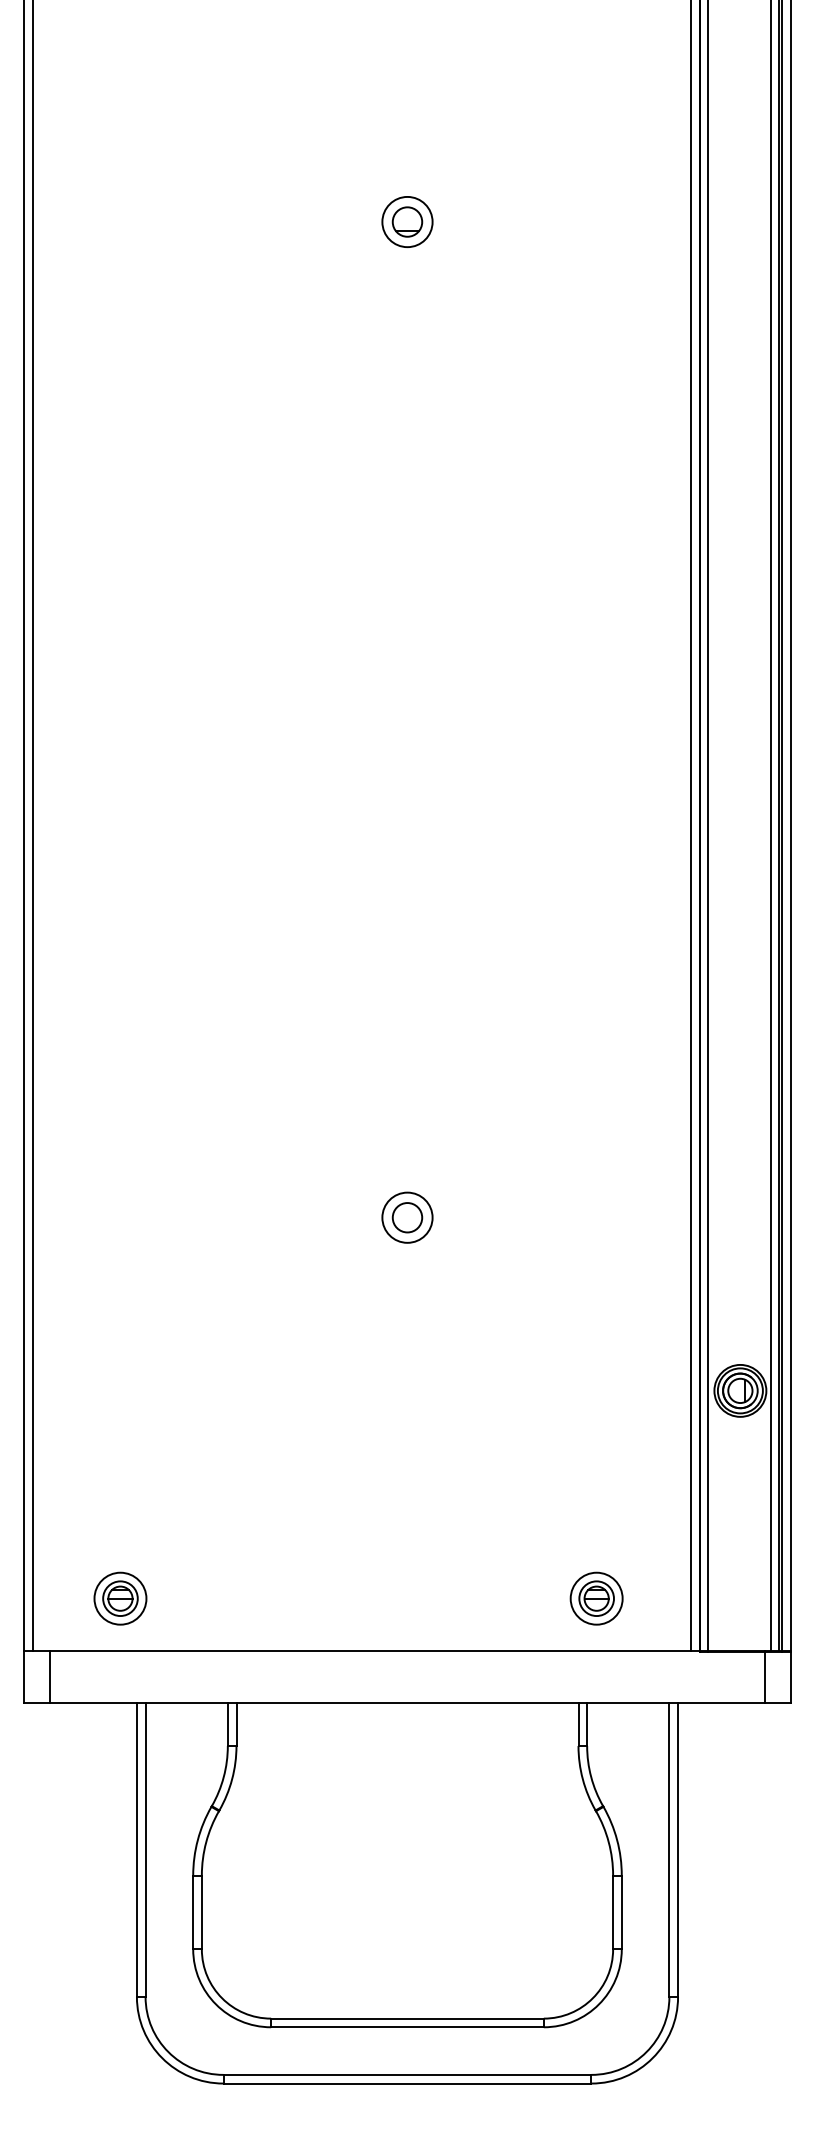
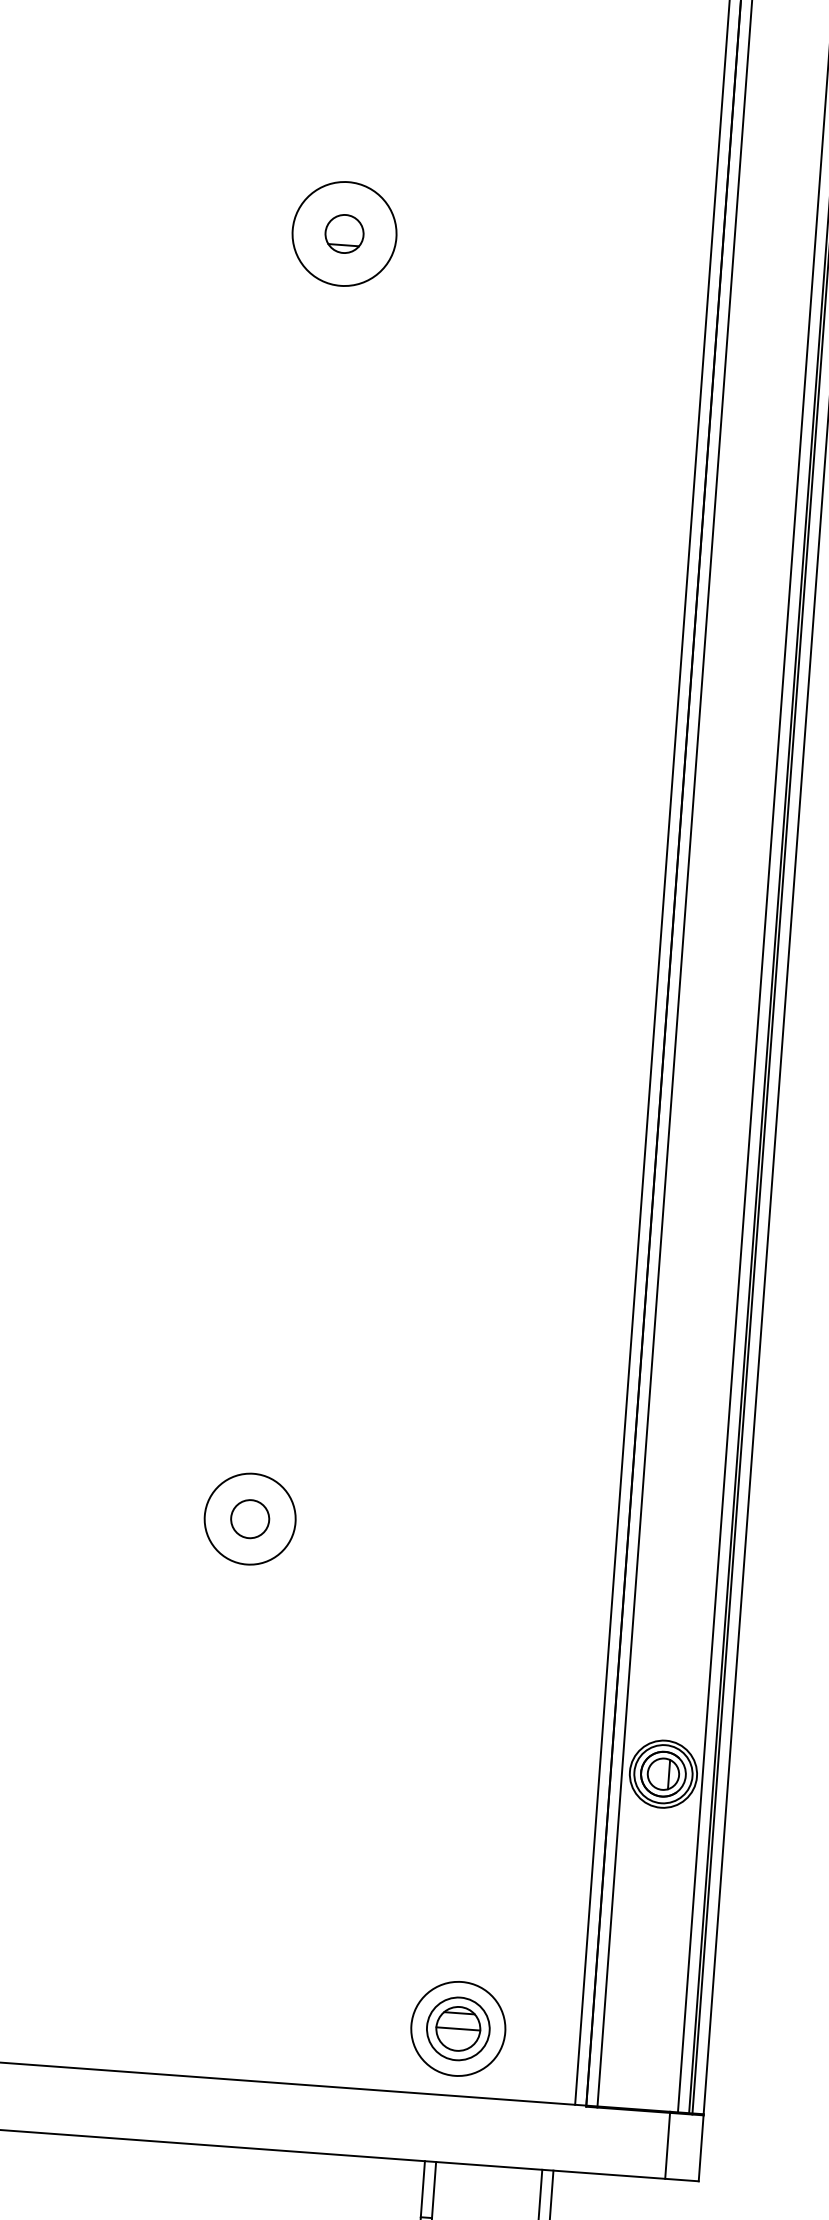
circle: (407, 221) -> (344, 233), size x1.6
circle: (407, 1217) -> (250, 1518), size x1.4
part: (596, 1598) -> (458, 2028), size x1.4

